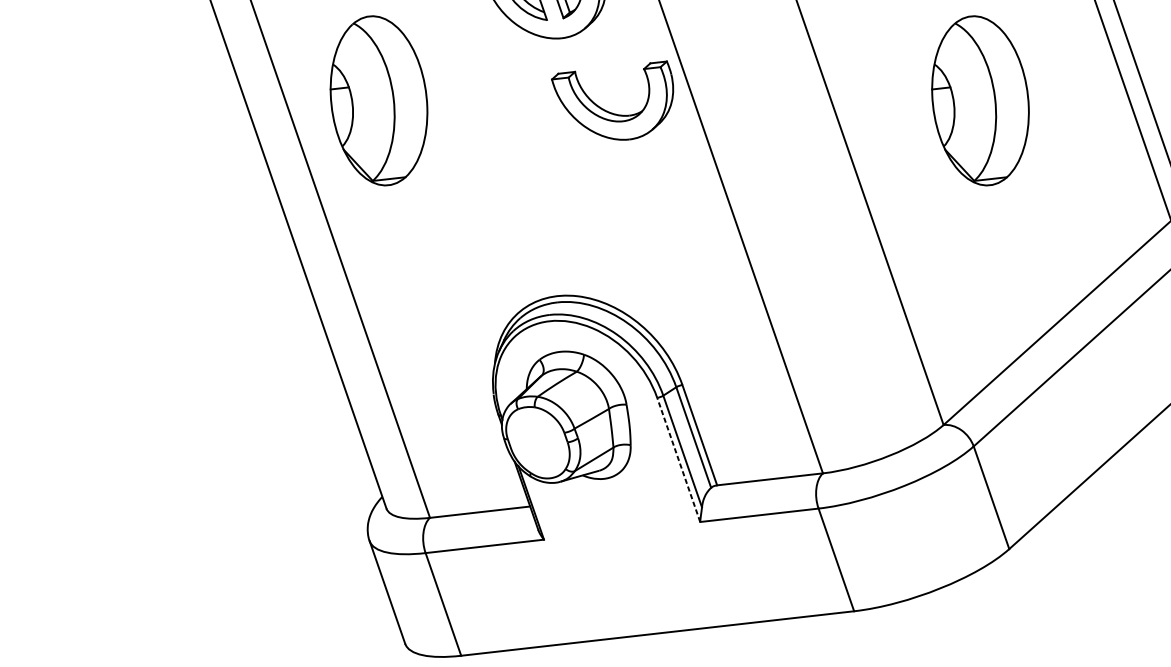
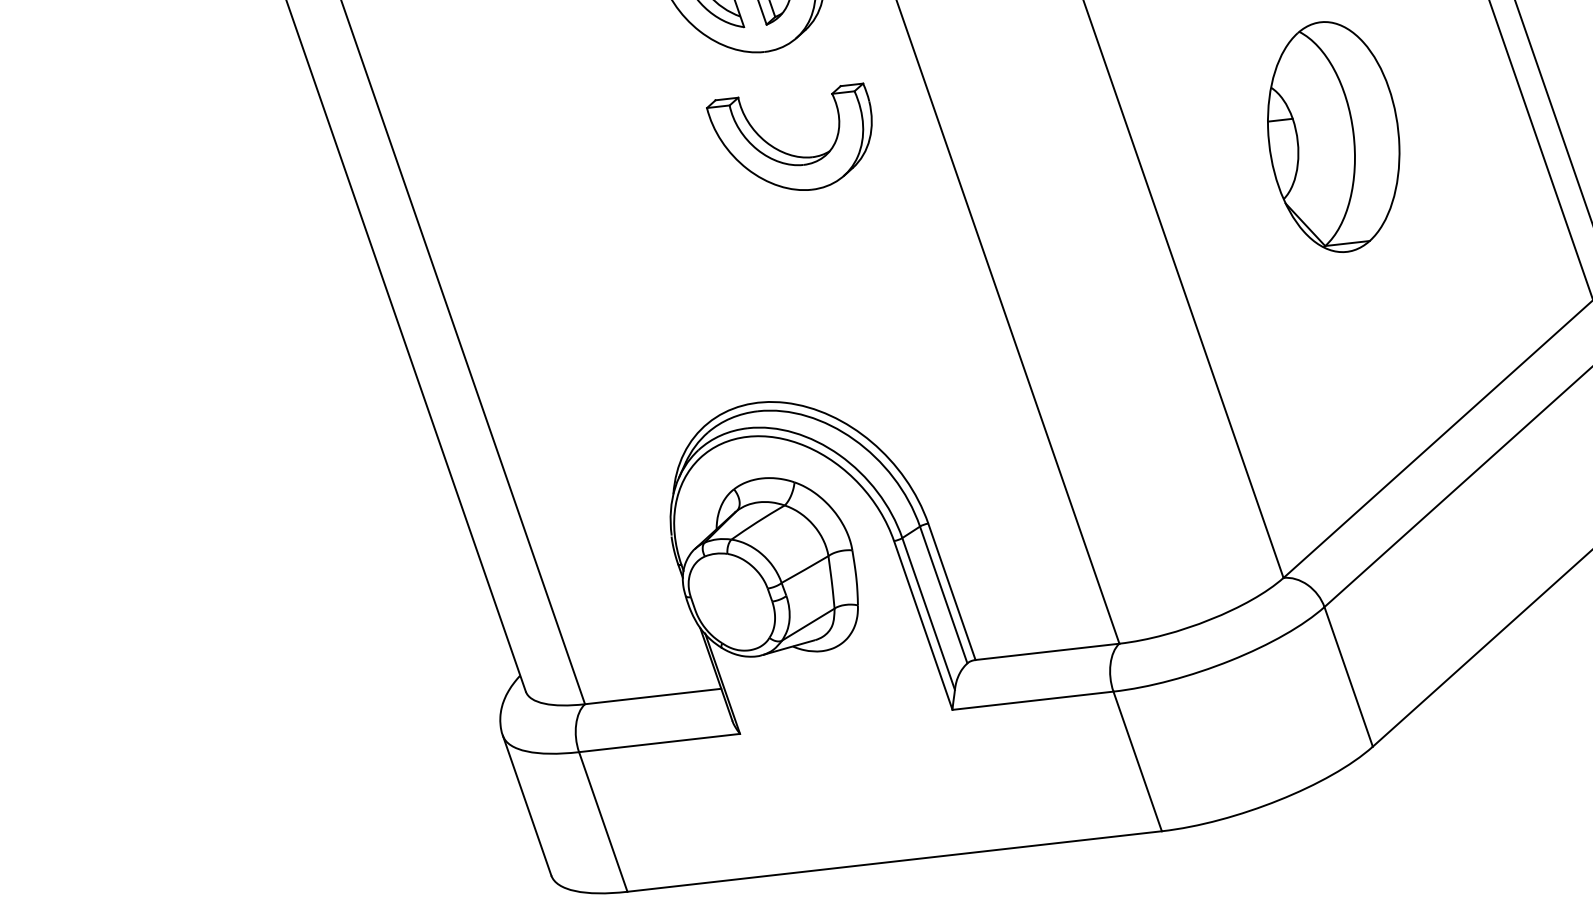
part: (378, 100) -> (515, 136), removed
part: (609, 111) -> (784, 151), moved
line: (678, 459) -> (923, 624), dashed -> solid

